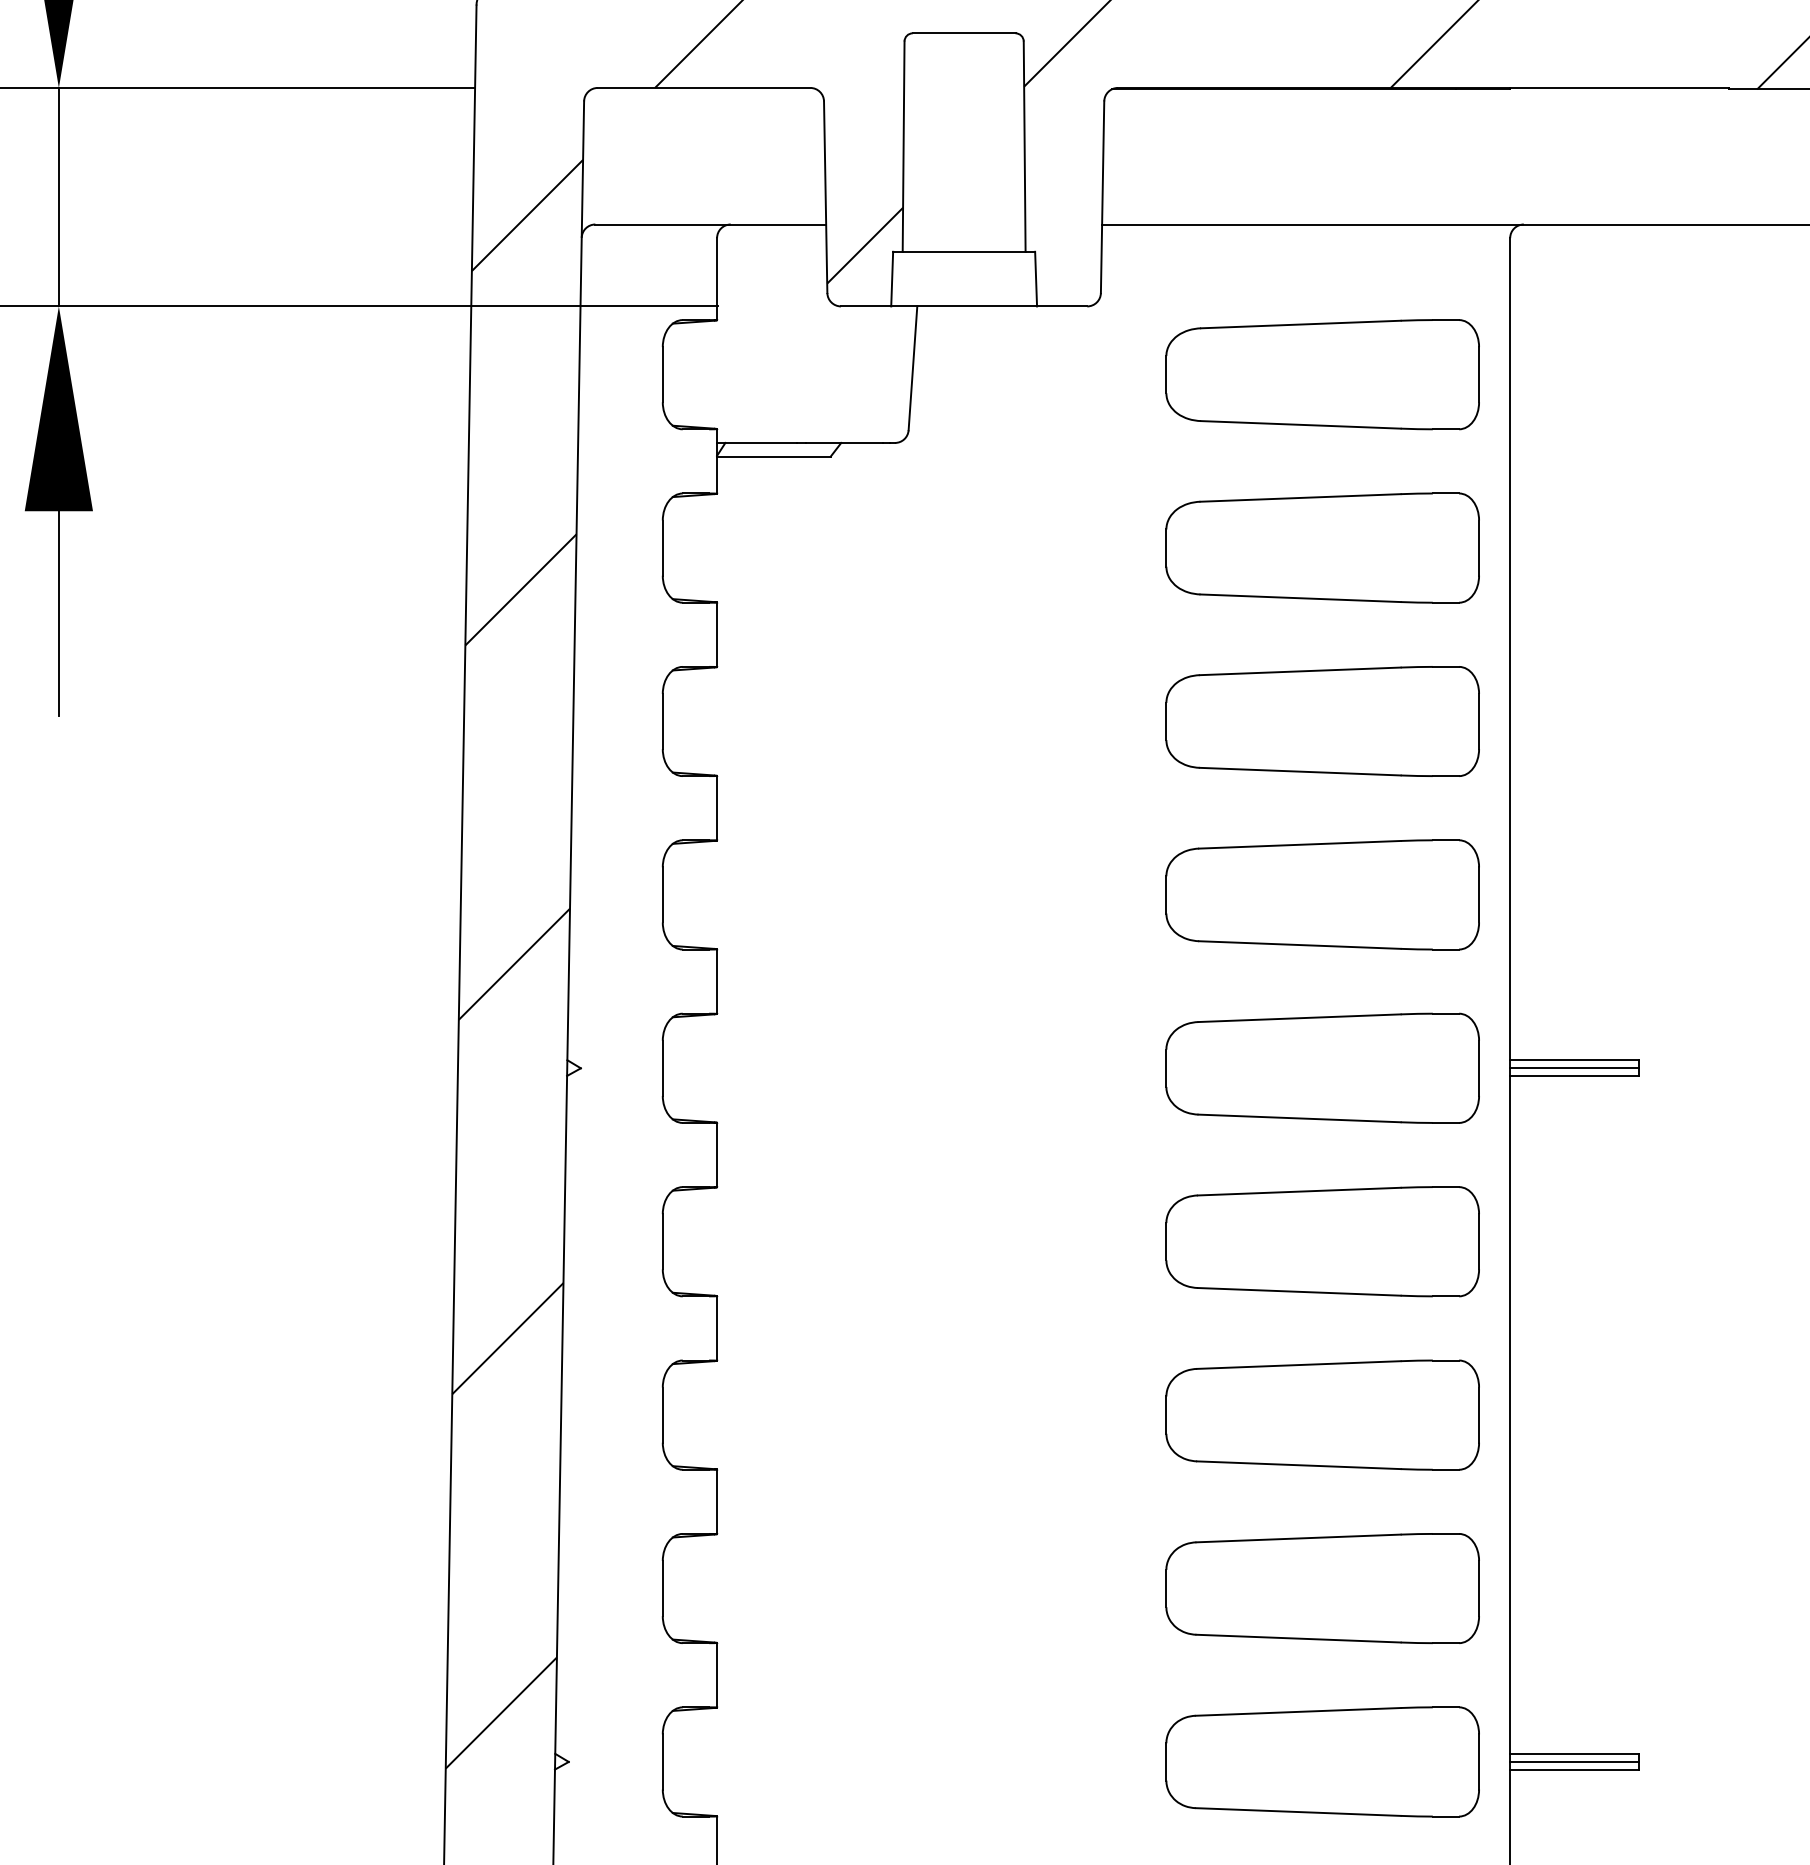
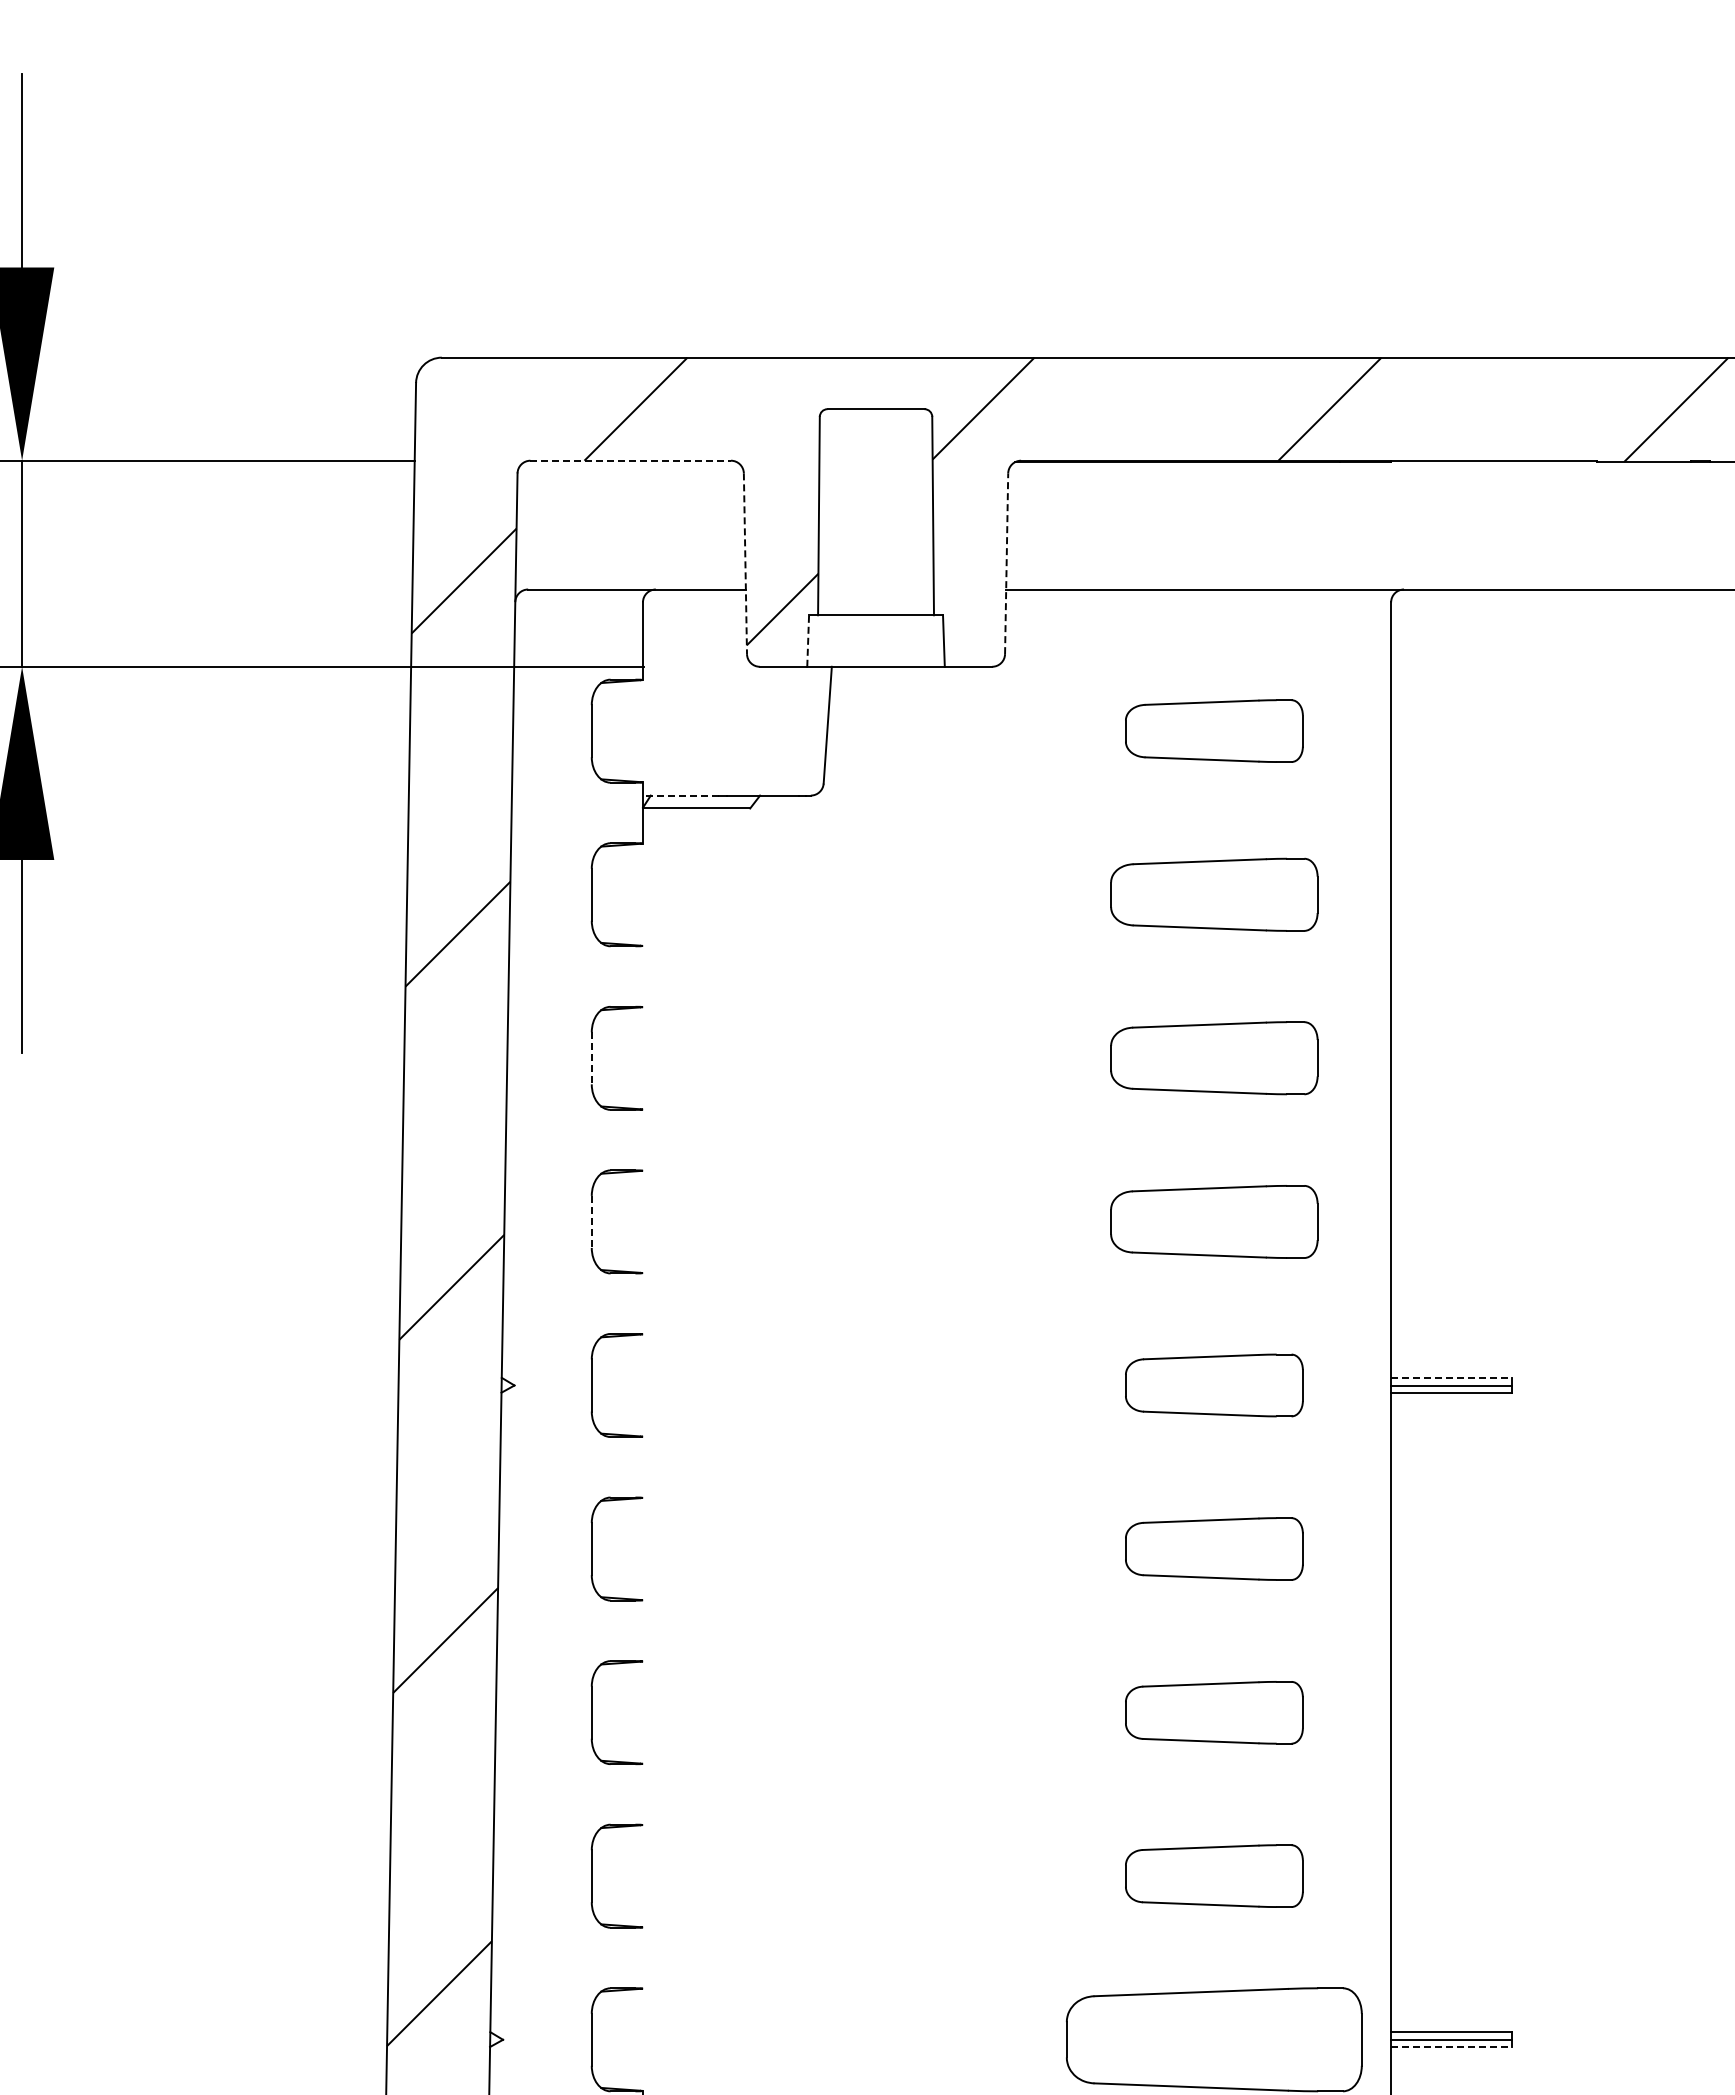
line: (704, 87) -> (631, 460), solid -> dashed
line: (1102, 196) -> (1006, 563), solid -> dashed
line: (825, 197) -> (745, 564), solid -> dashed
line: (892, 279) -> (808, 641), solid -> dashed
part: (1322, 373) -> (1214, 730), size x0.6
line: (756, 442) -> (680, 795), solid -> dashed
part: (1322, 547) -> (1214, 894), size x0.7
line: (716, 634) -> (642, 976), removed
part: (1322, 720) -> (1214, 1057), size x0.7
line: (662, 721) -> (591, 1058), solid -> dashed
line: (716, 807) -> (642, 1139), removed
part: (1322, 894) -> (1214, 1221), size x0.7
line: (662, 895) -> (591, 1222), solid -> dashed
line: (716, 981) -> (642, 1303), removed
line: (1574, 1059) -> (1451, 1377), solid -> dashed
part: (1322, 1068) -> (1214, 1385), size x0.6
line: (716, 1154) -> (642, 1466), removed
part: (1322, 1241) -> (1214, 1548), size x0.6
line: (716, 1328) -> (642, 1630), removed
part: (1322, 1414) -> (1214, 1712), size x0.6
line: (716, 1500) -> (642, 1793), removed
part: (1322, 1587) -> (1214, 1875), size x0.6
line: (716, 1674) -> (642, 1957), removed
line: (1574, 1770) -> (1451, 2047), solid -> dashed

